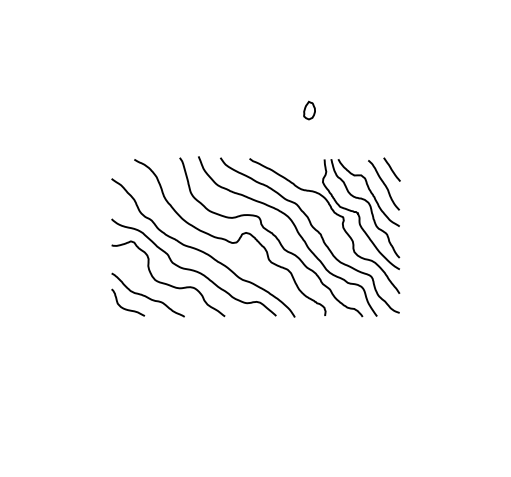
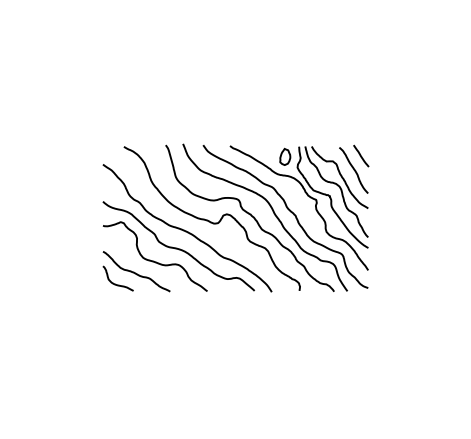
part: (309, 110) -> (285, 156), moved

